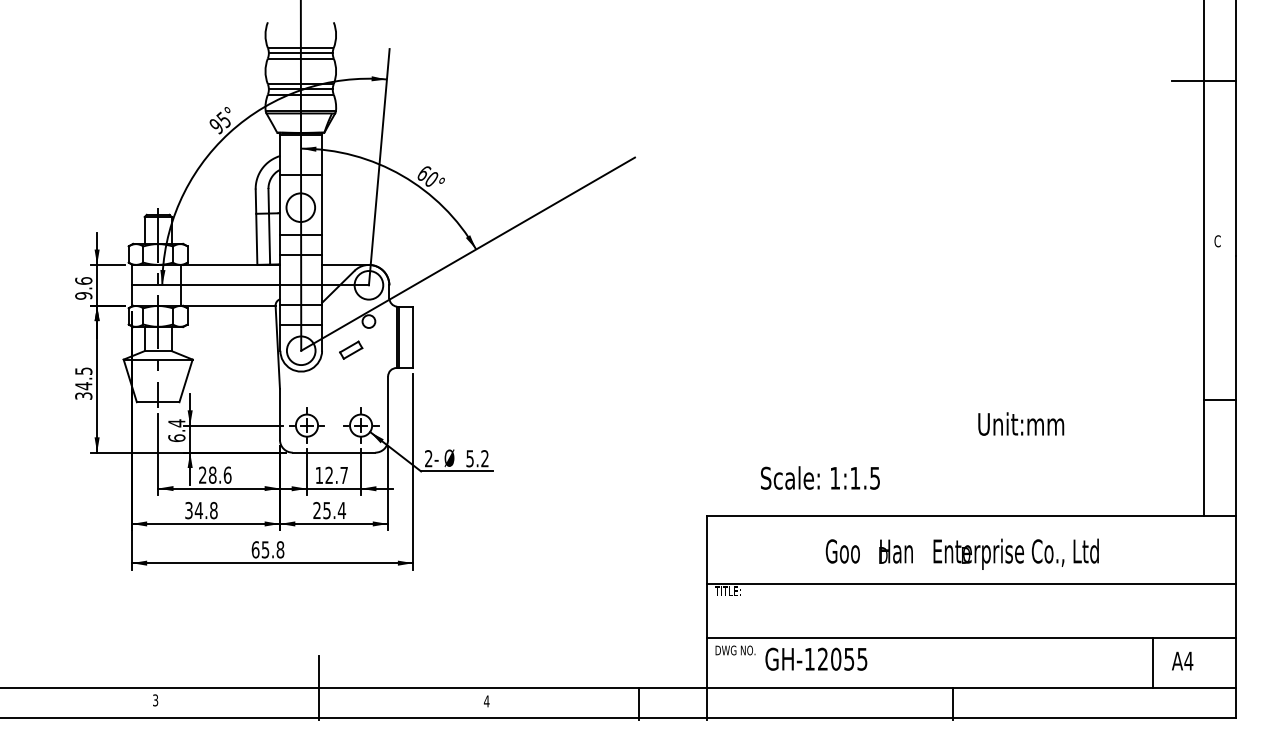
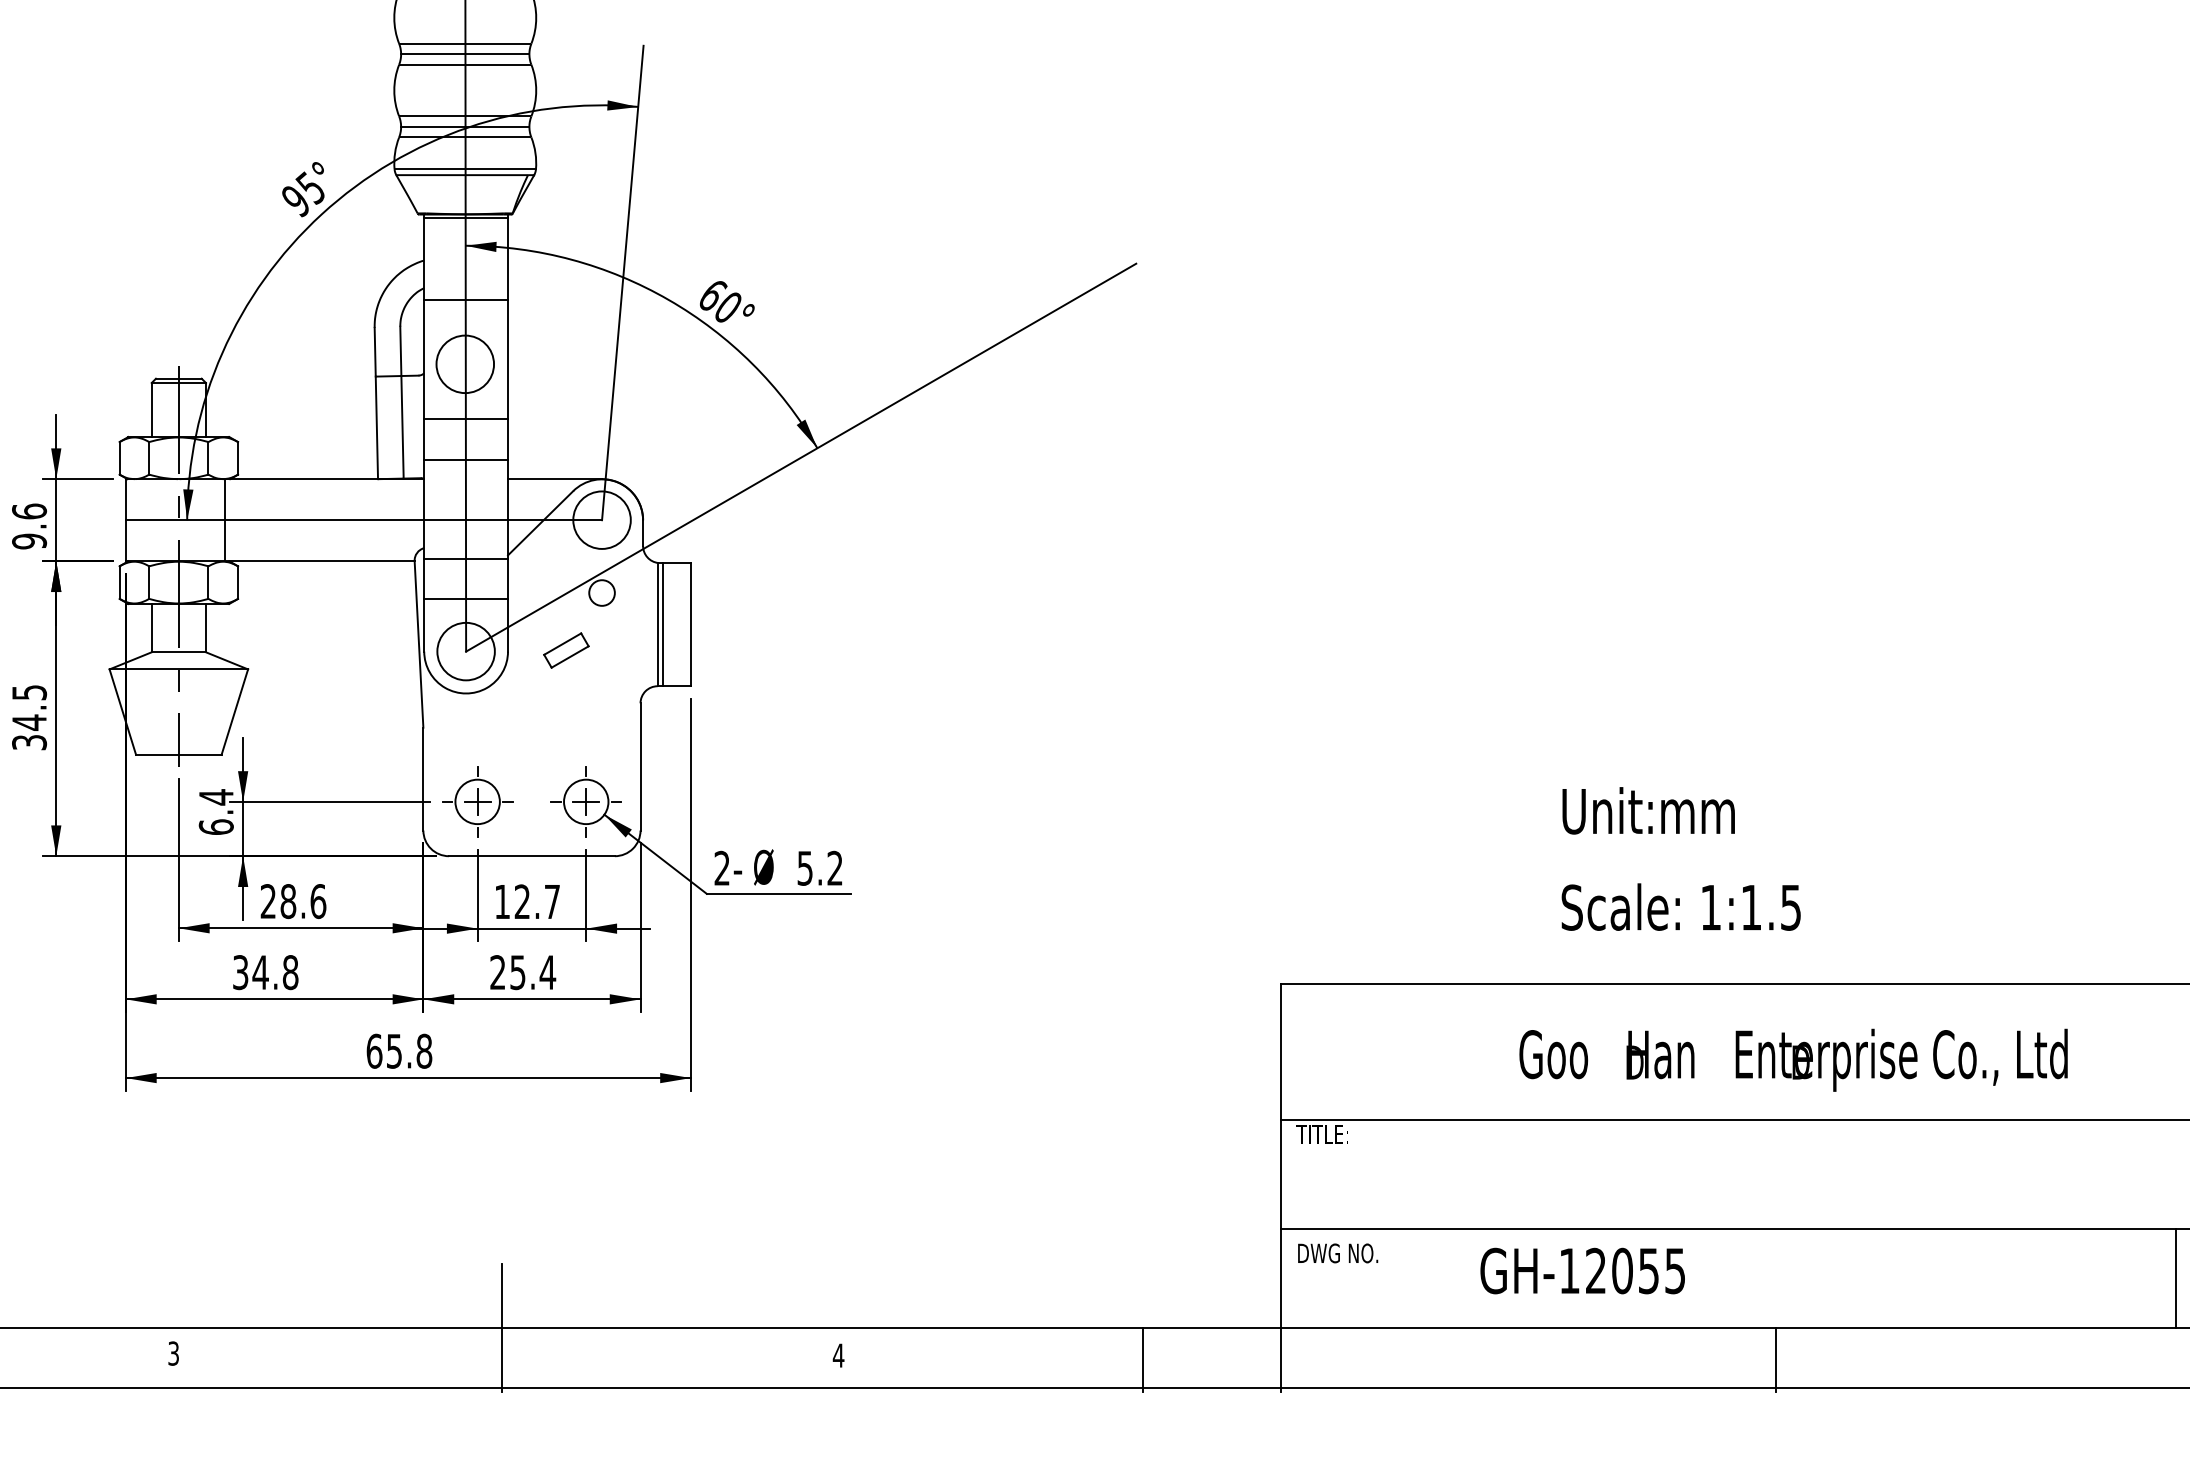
text: (1021, 423) -> (1649, 809), moved
text: (820, 477) -> (1681, 906), moved
text: (816, 658) -> (1583, 1269), moved

